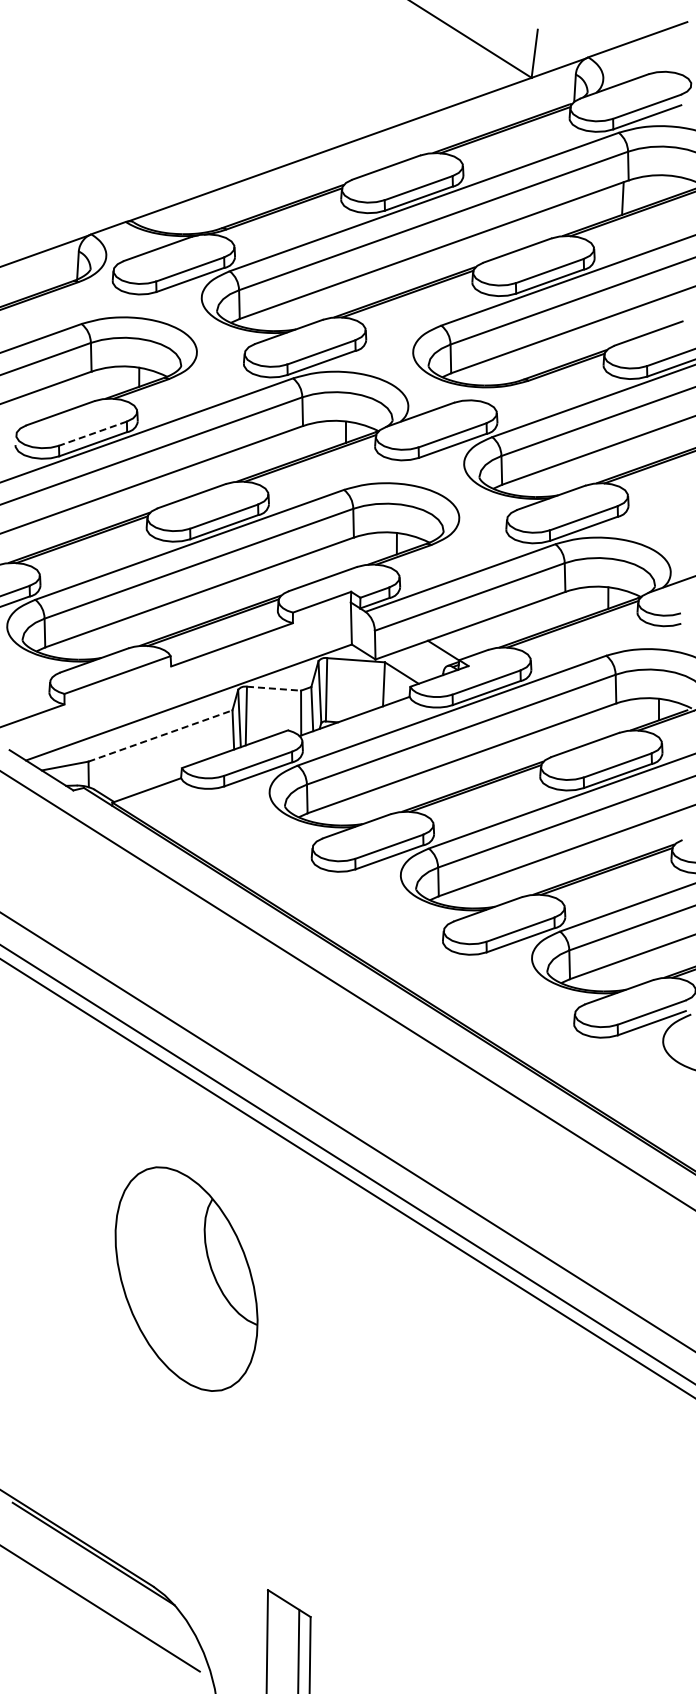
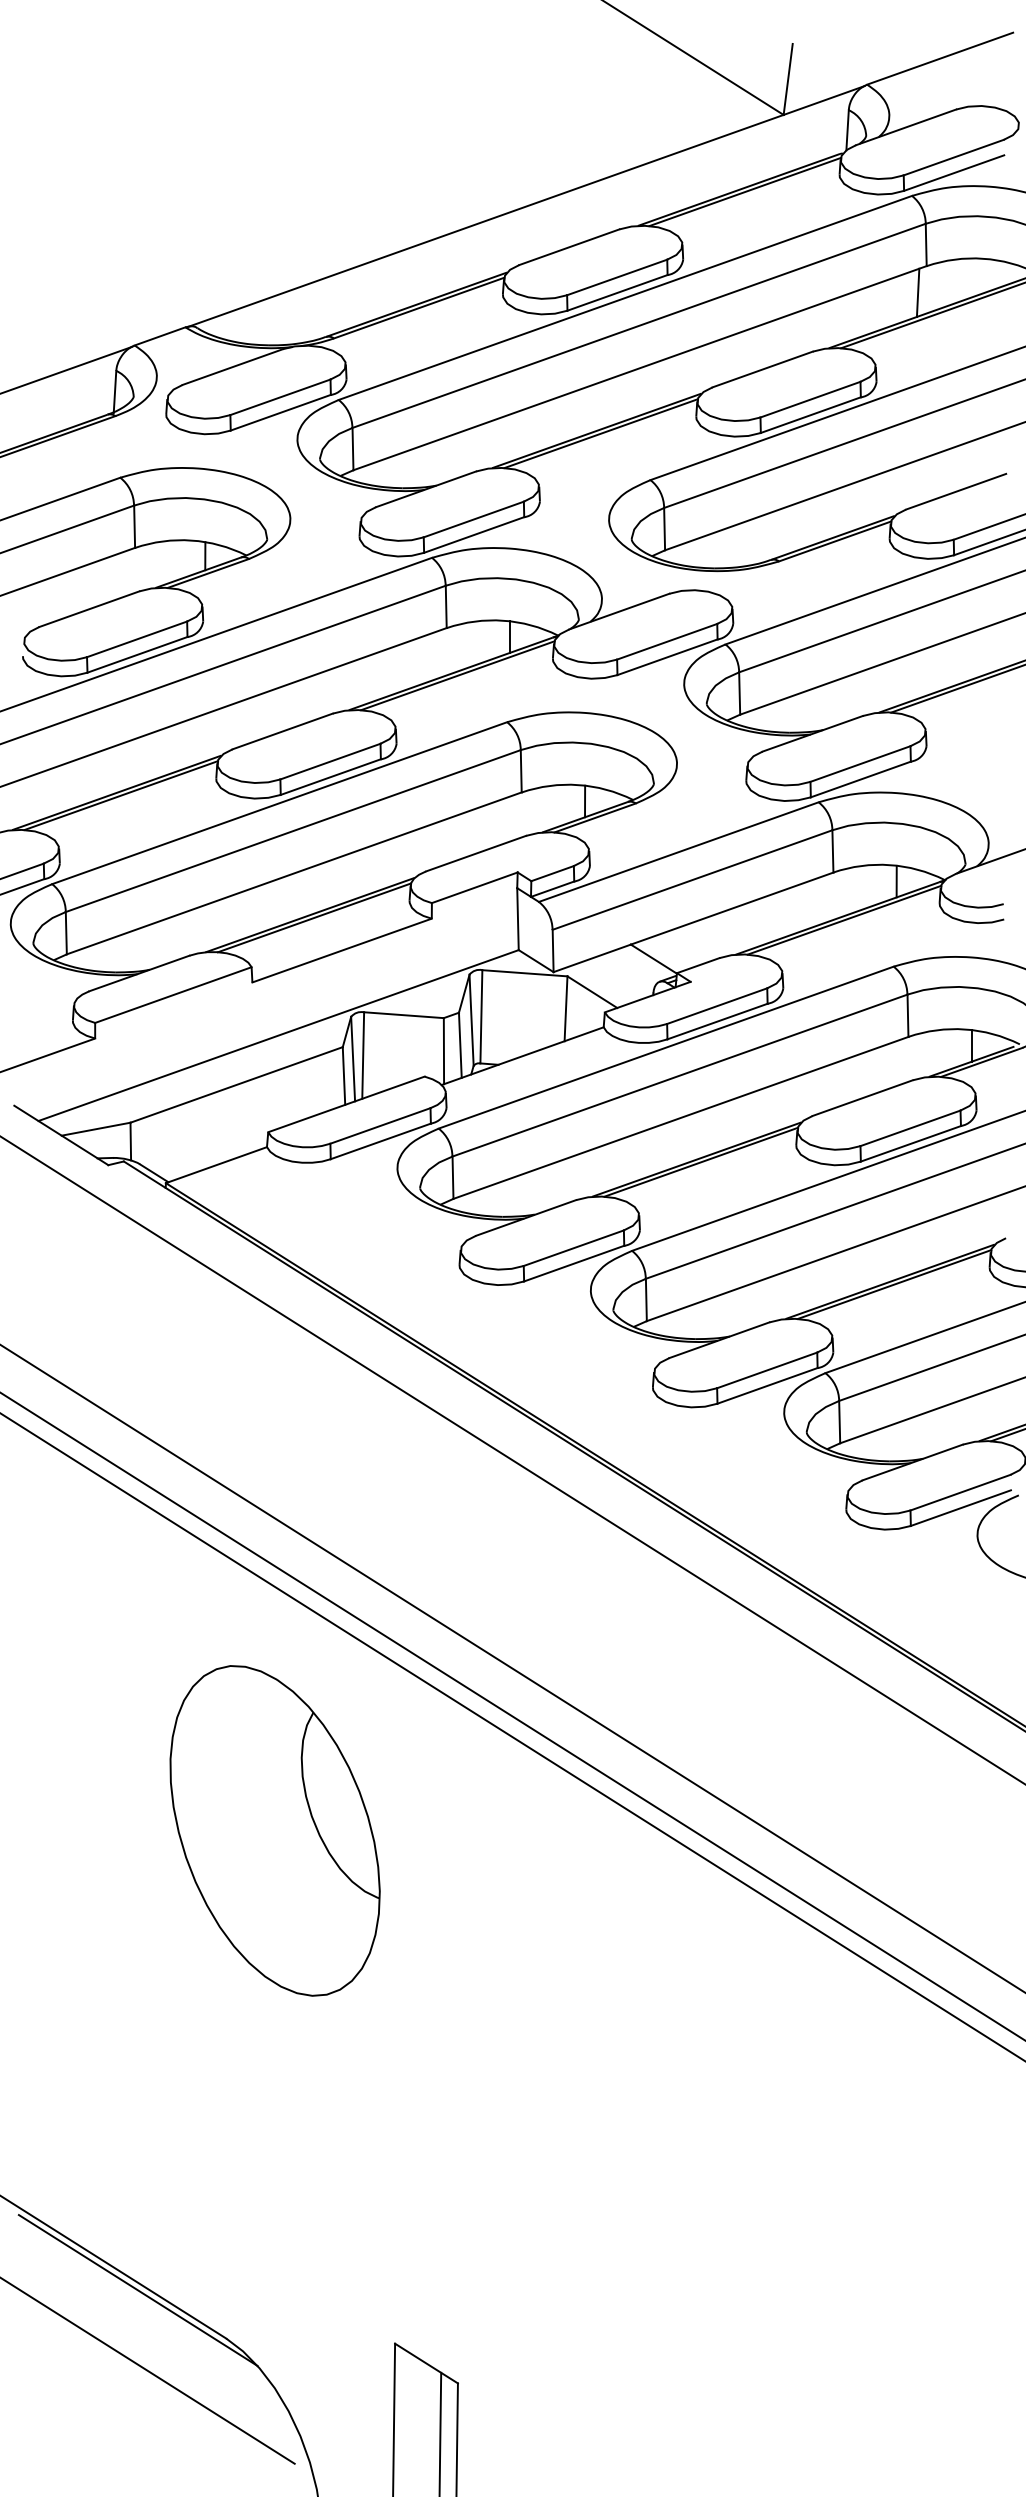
line: (92, 433) -> (136, 639), dashed -> solid
line: (274, 688) -> (404, 1014), dashed -> solid
line: (160, 735) -> (236, 1084), dashed -> solid
part: (186, 1278) -> (274, 1829), moved

